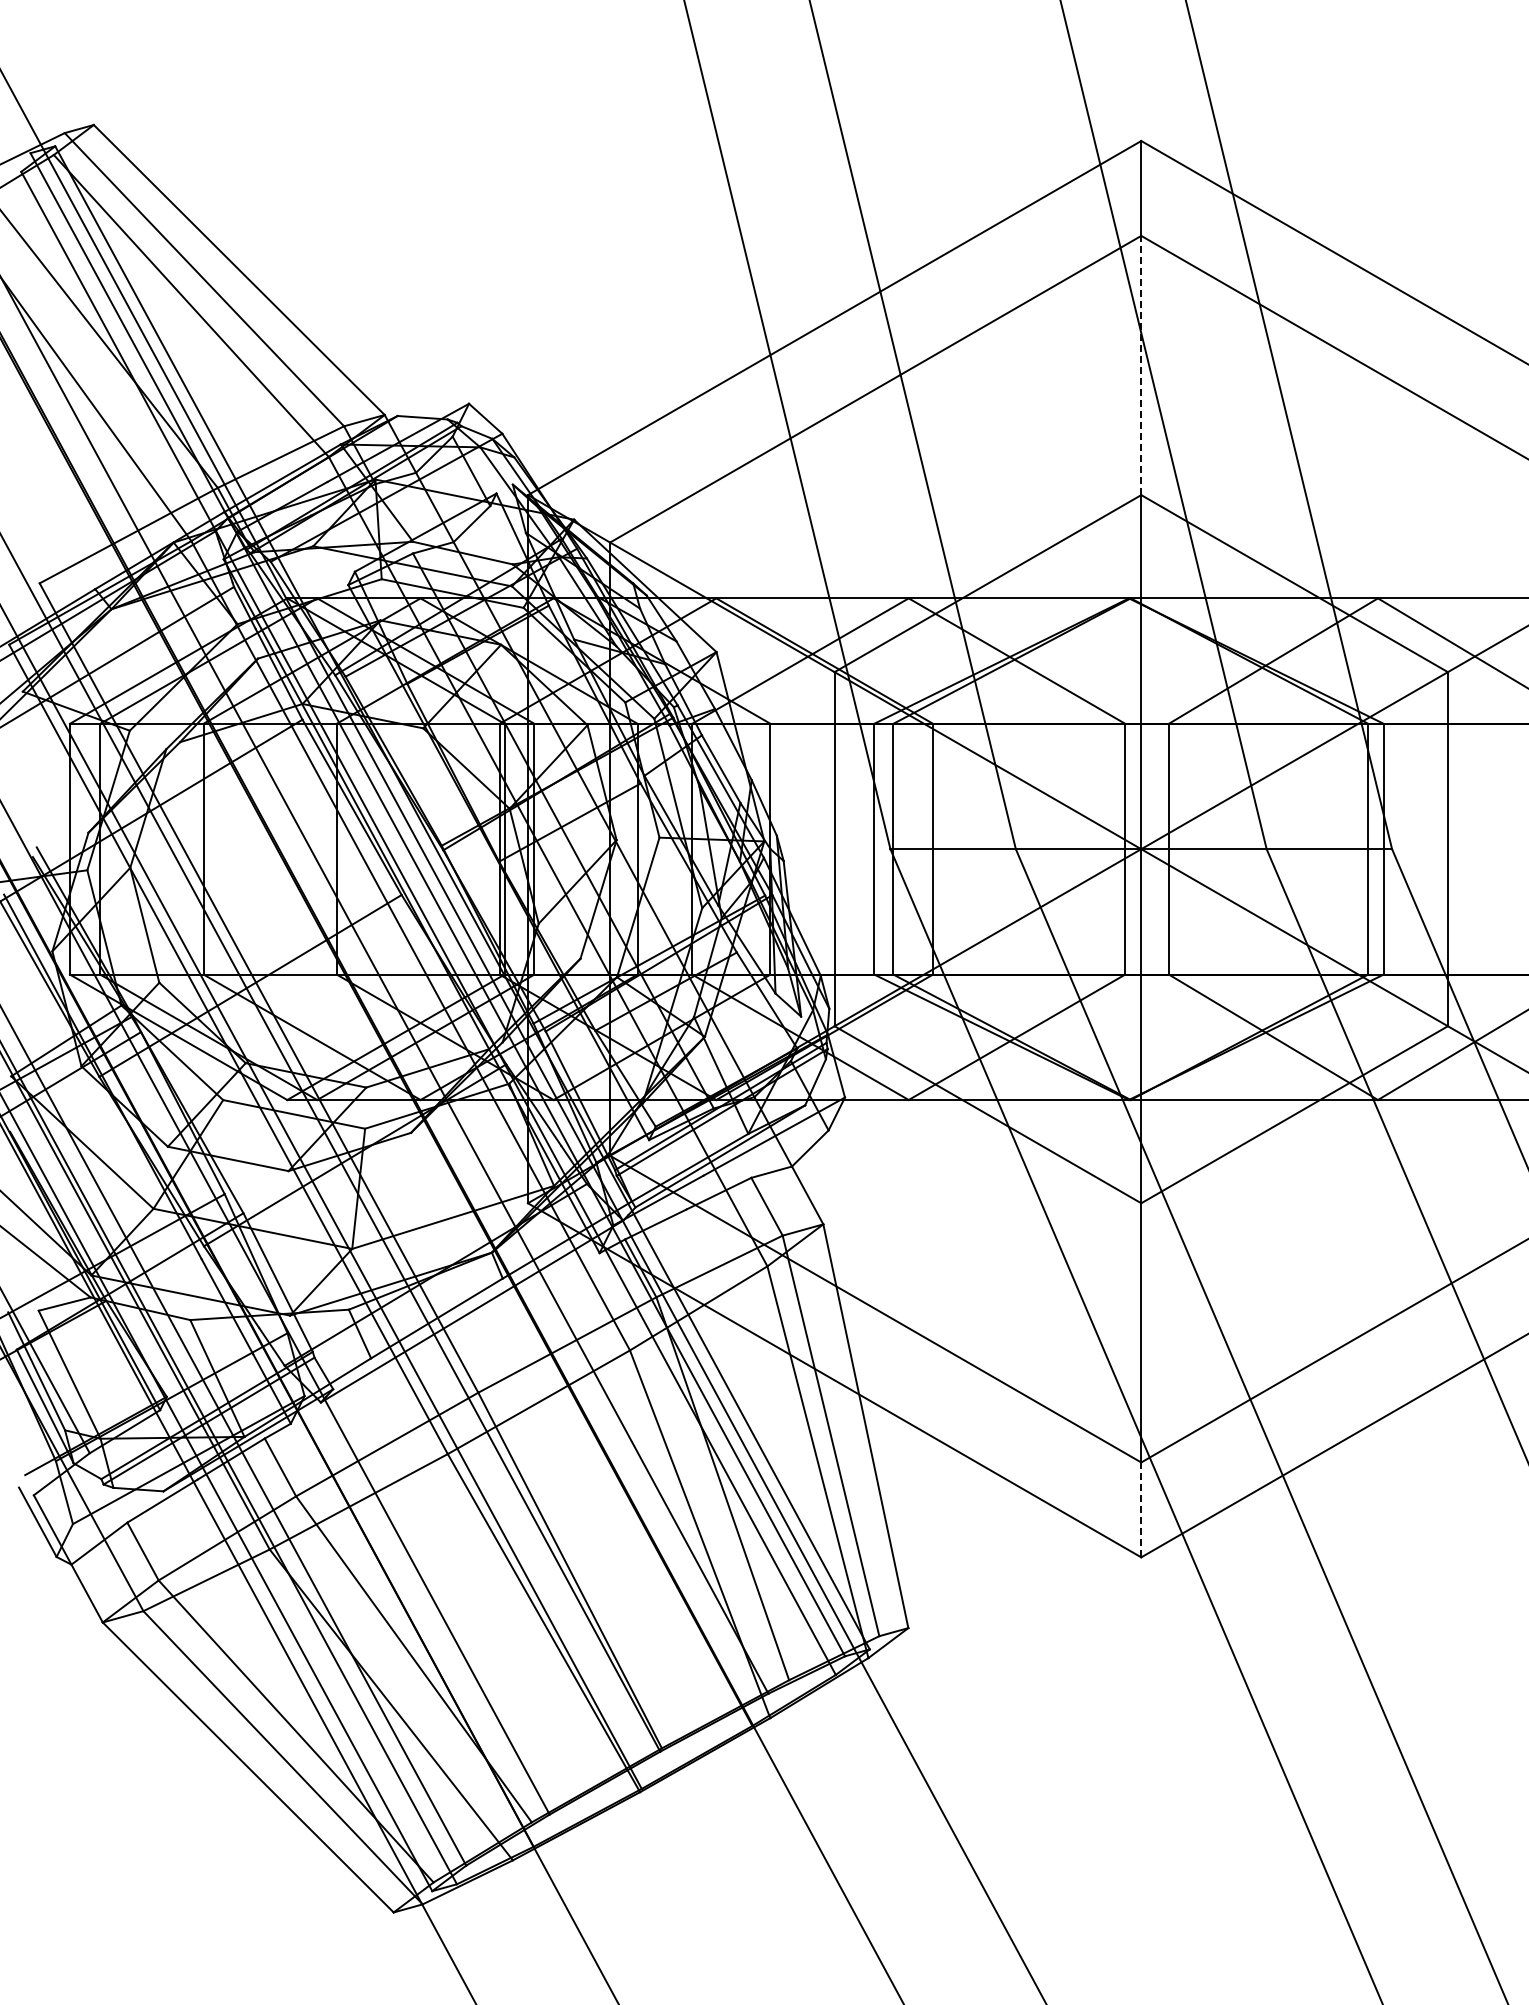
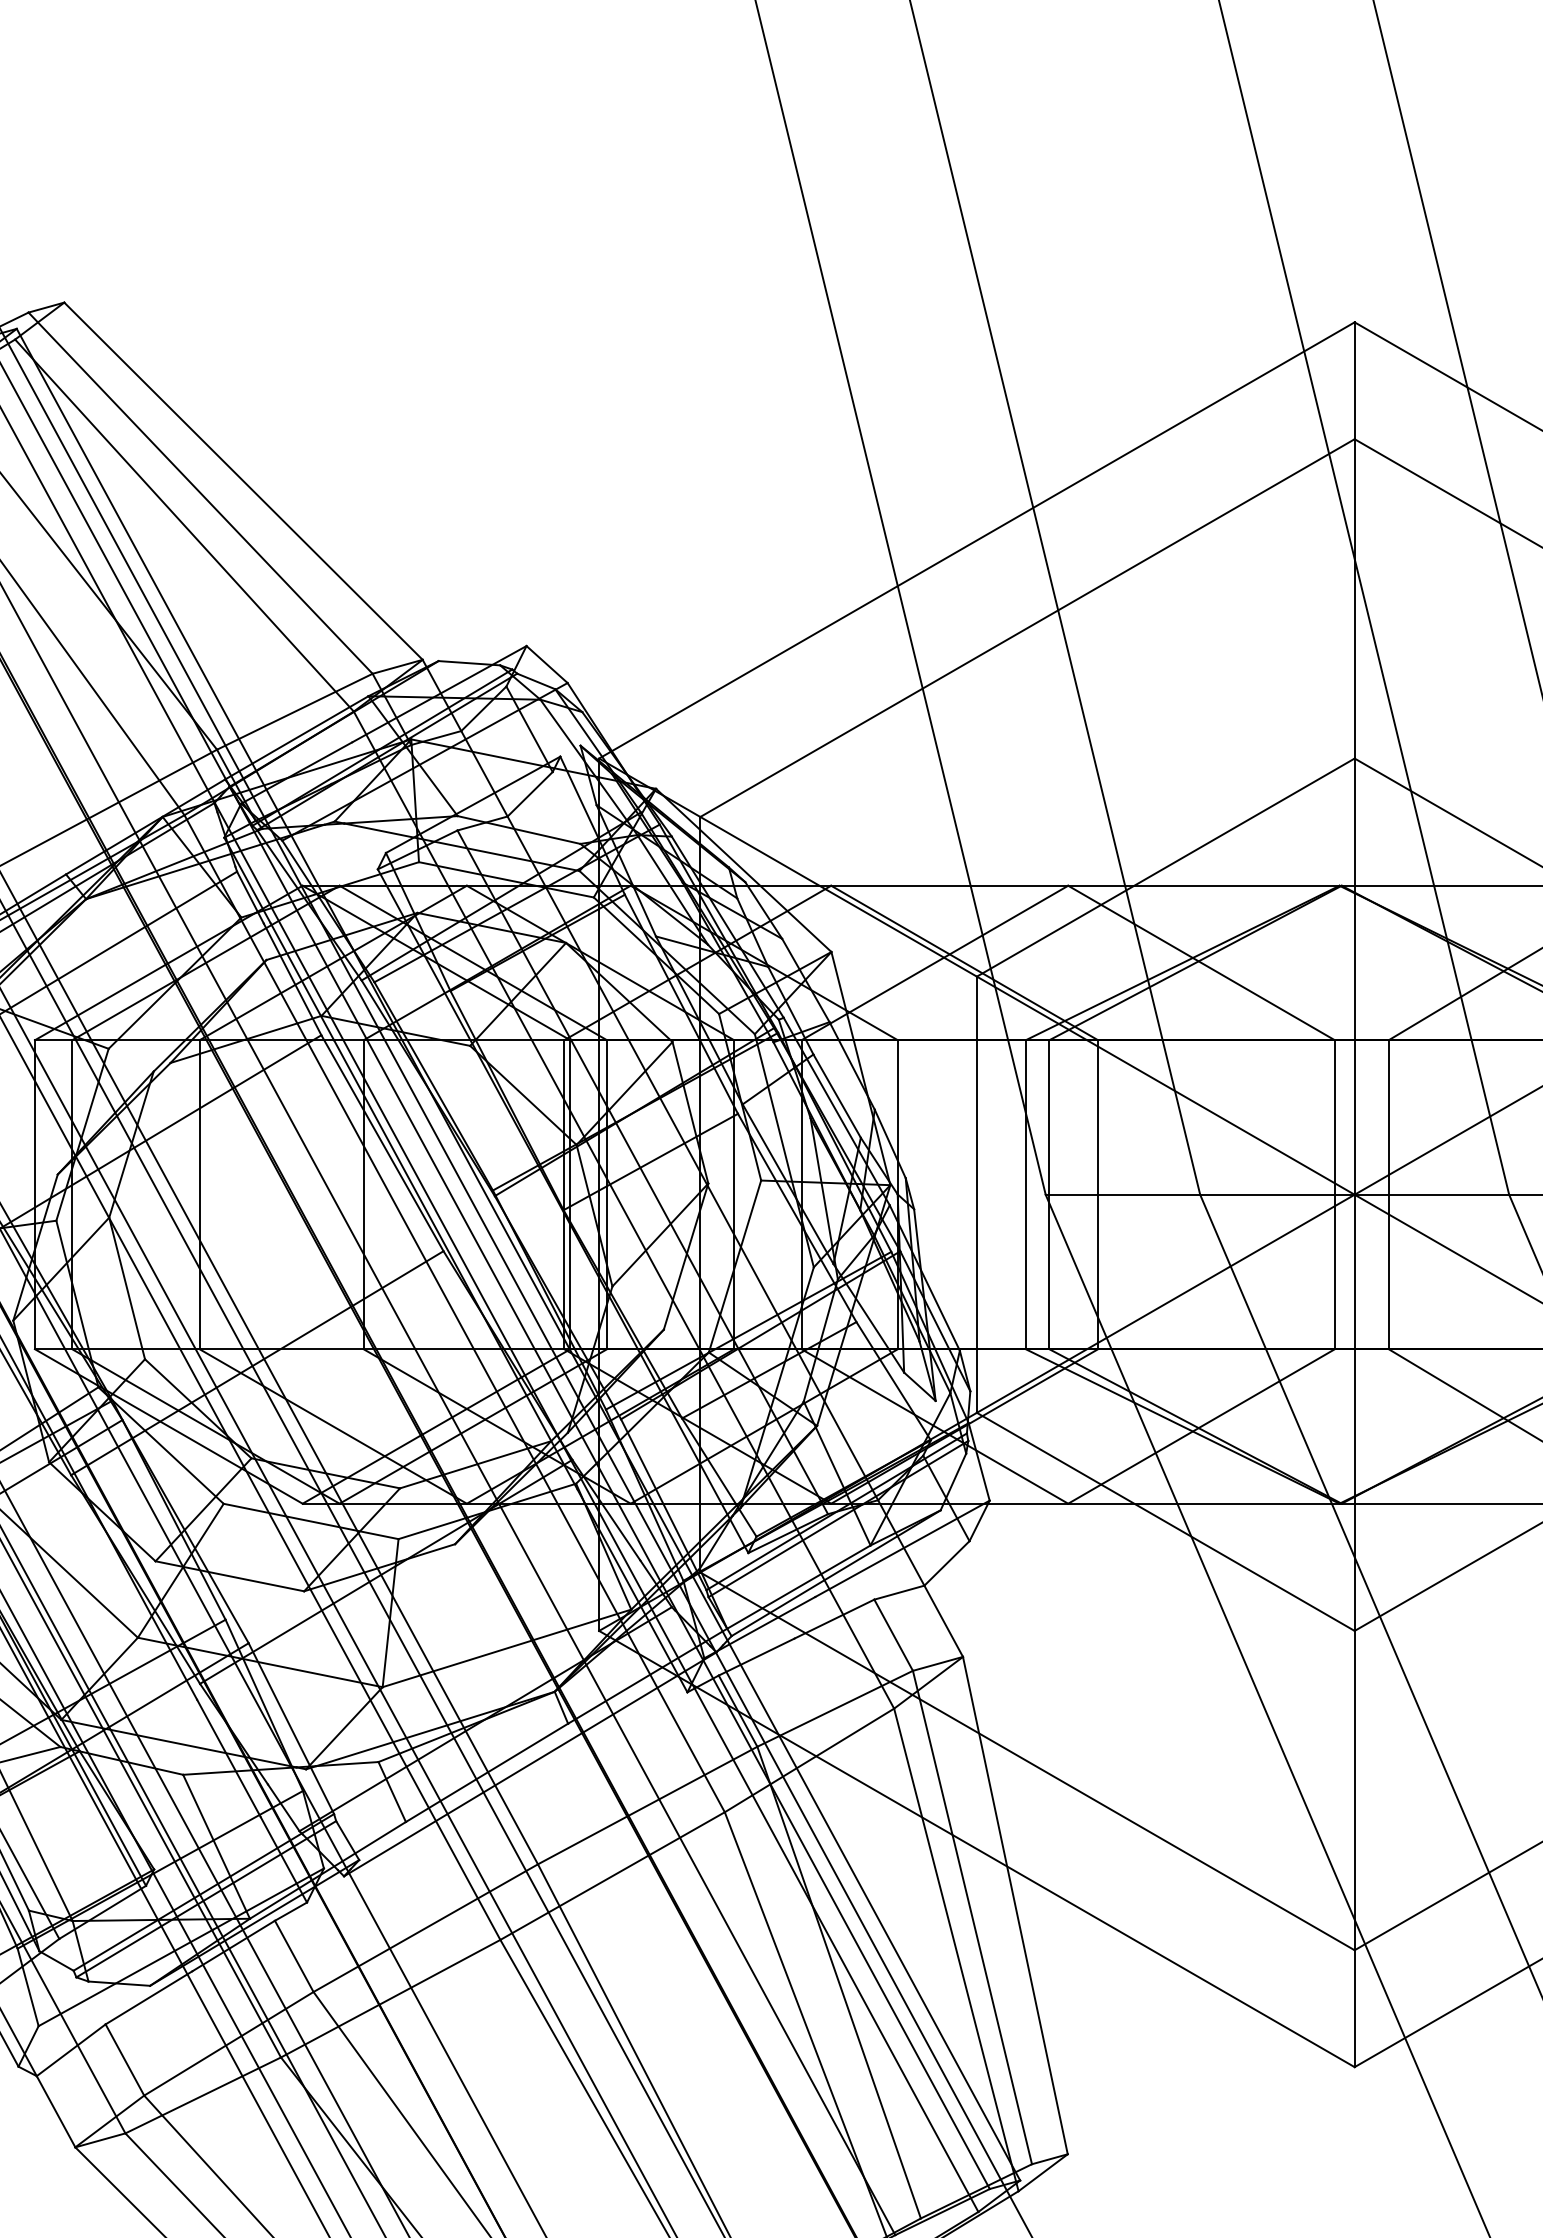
line: (1141, 365) -> (1354, 598), dashed -> solid
line: (1141, 1510) -> (1354, 2009), dashed -> solid

